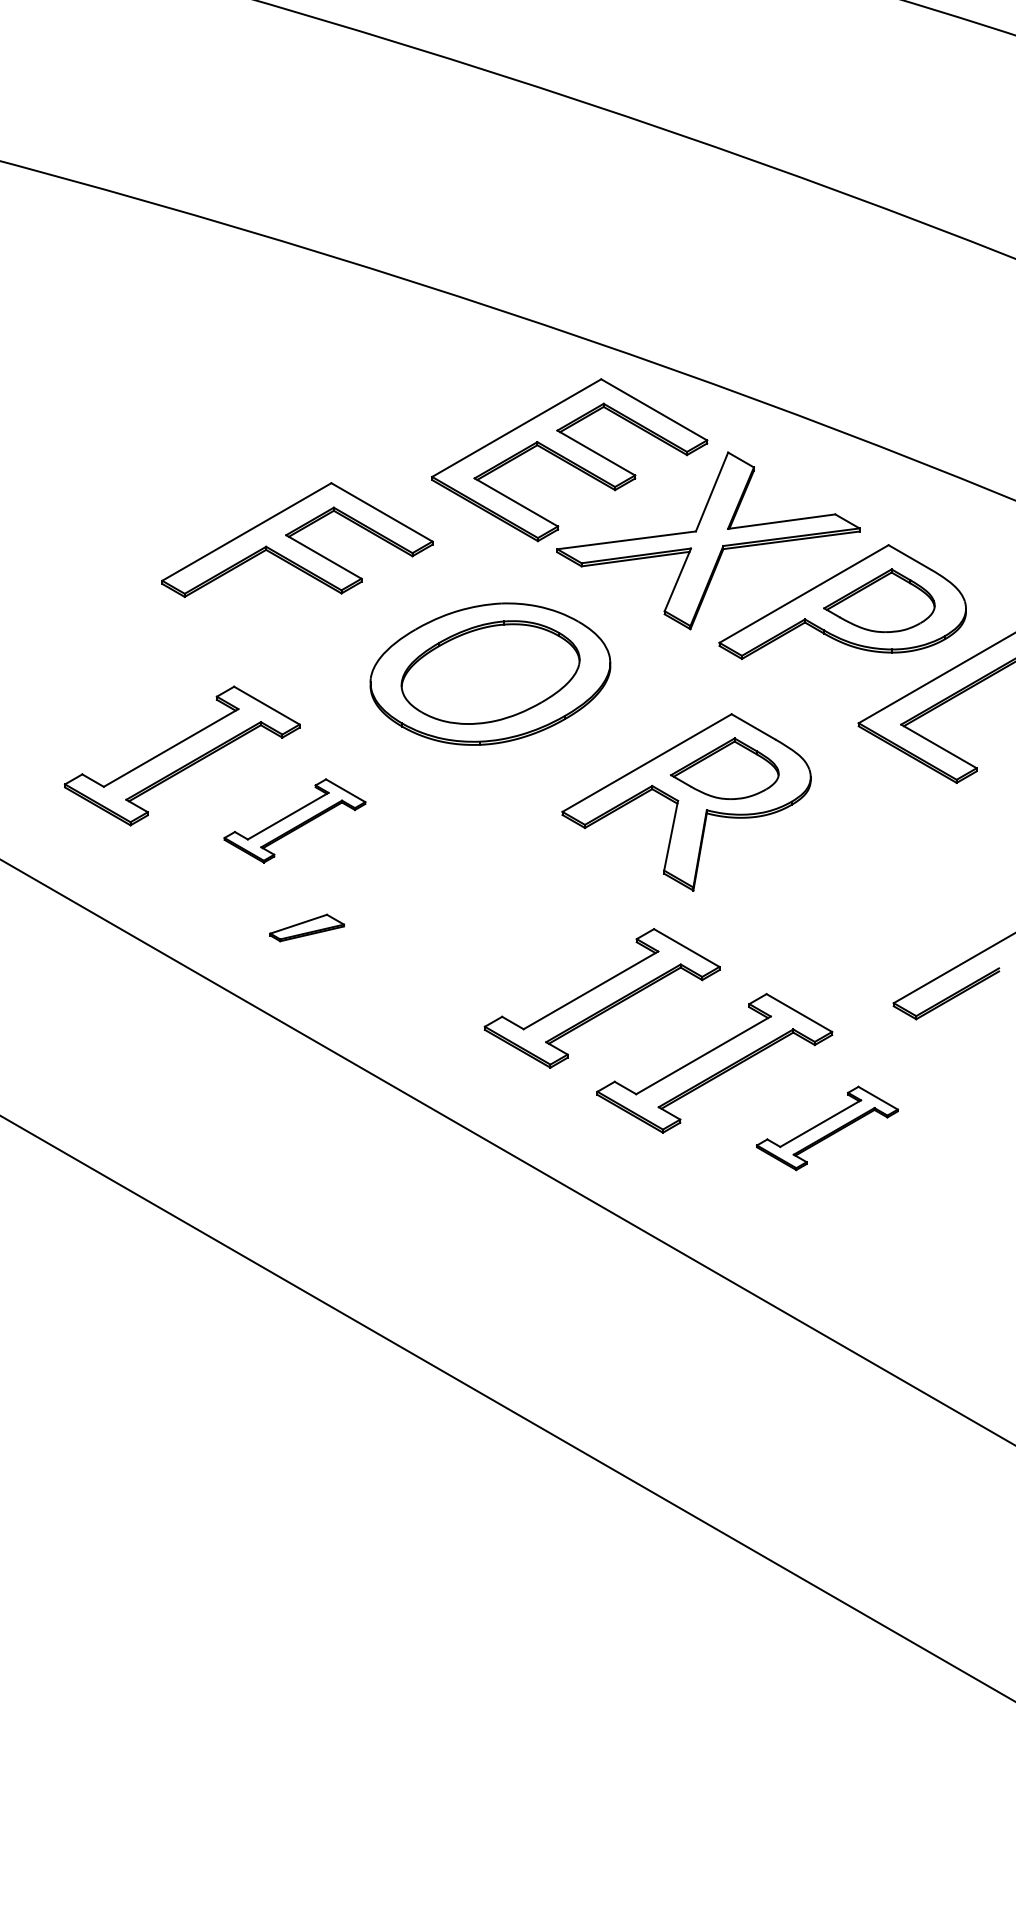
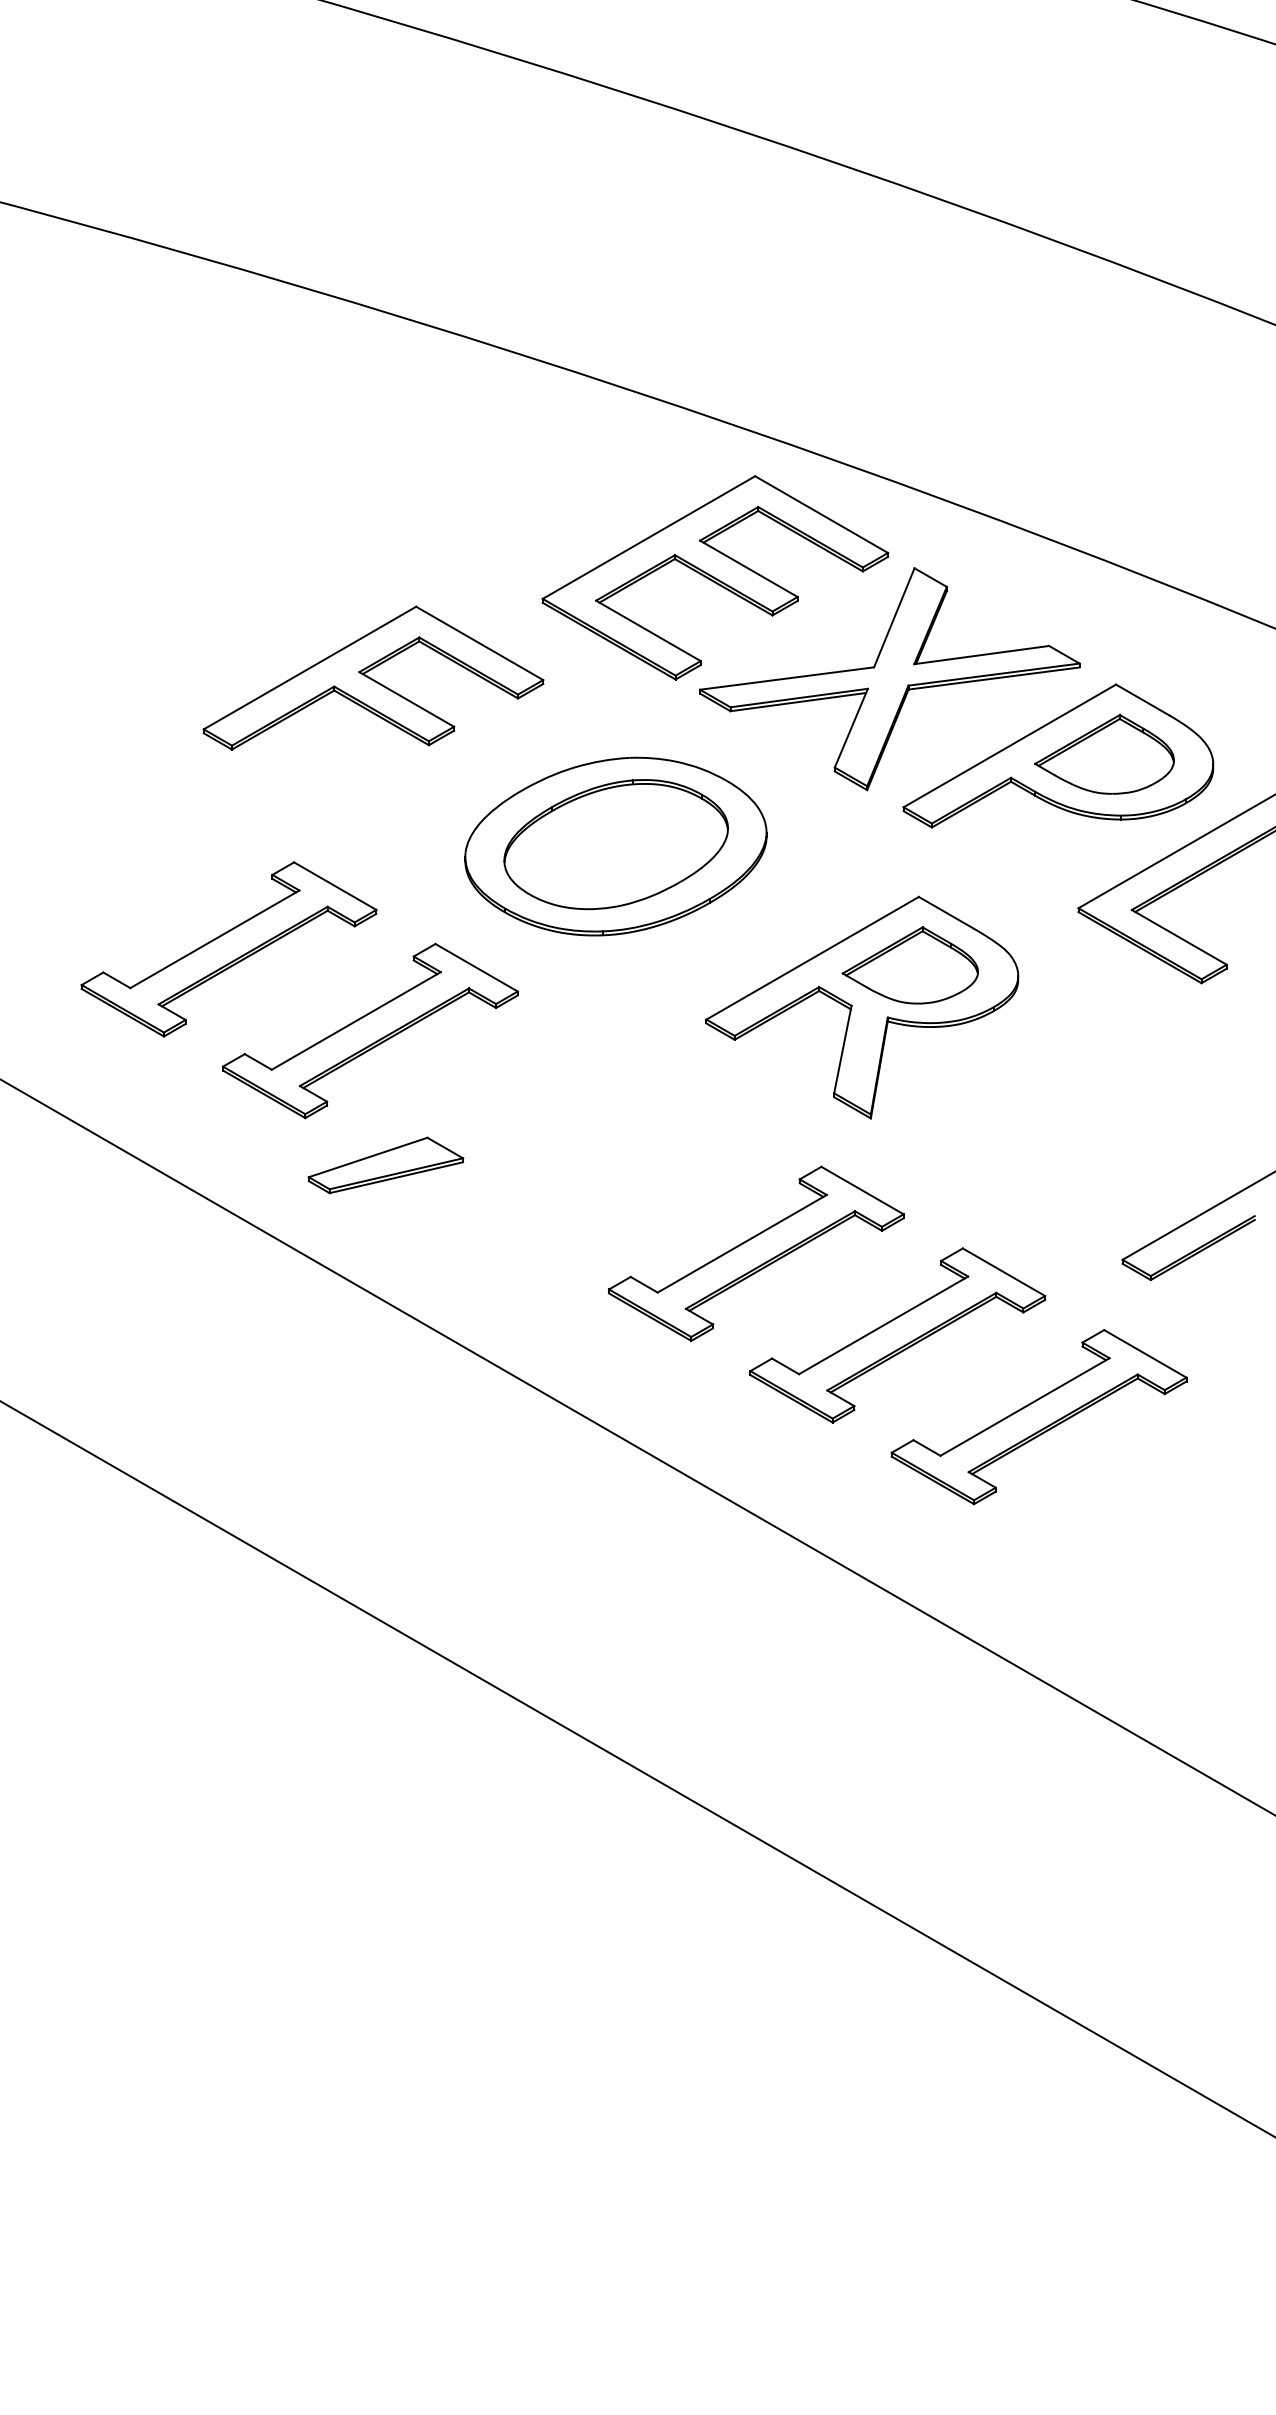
part: (294, 820) -> (369, 1030), size x1.67
part: (306, 927) -> (384, 1164), size x1.67
part: (827, 1128) -> (1039, 1417), size x1.67

